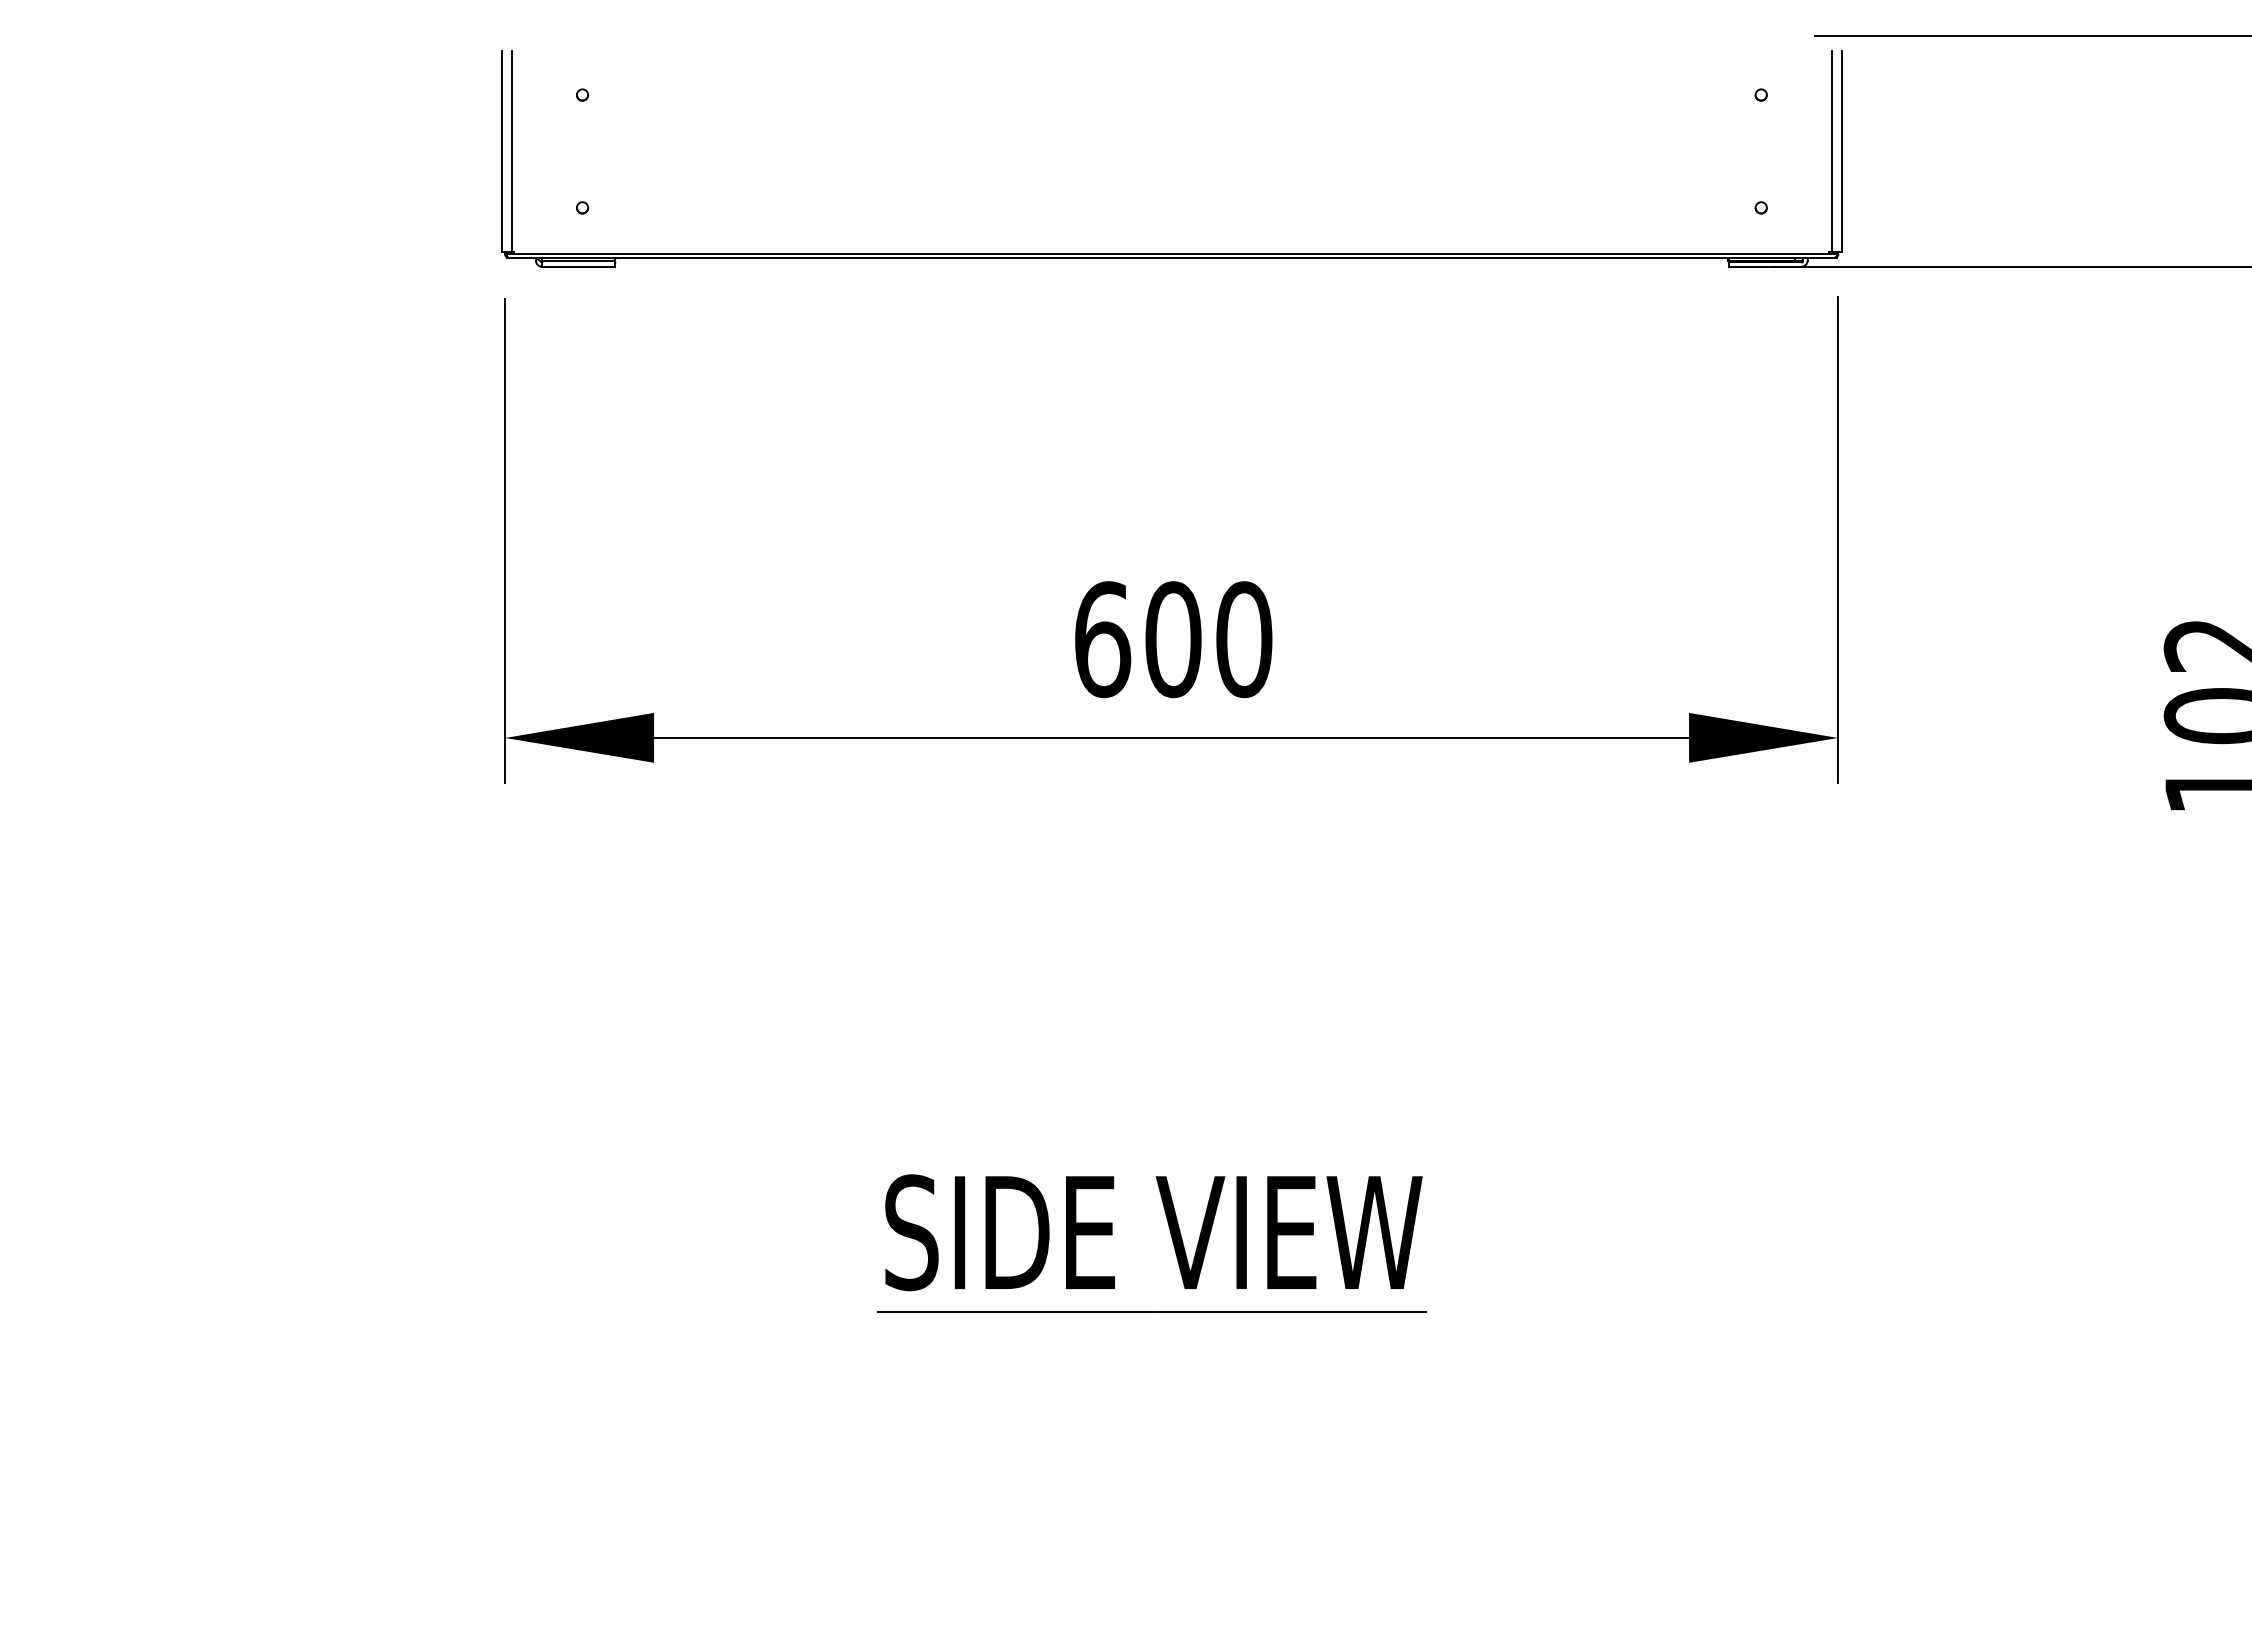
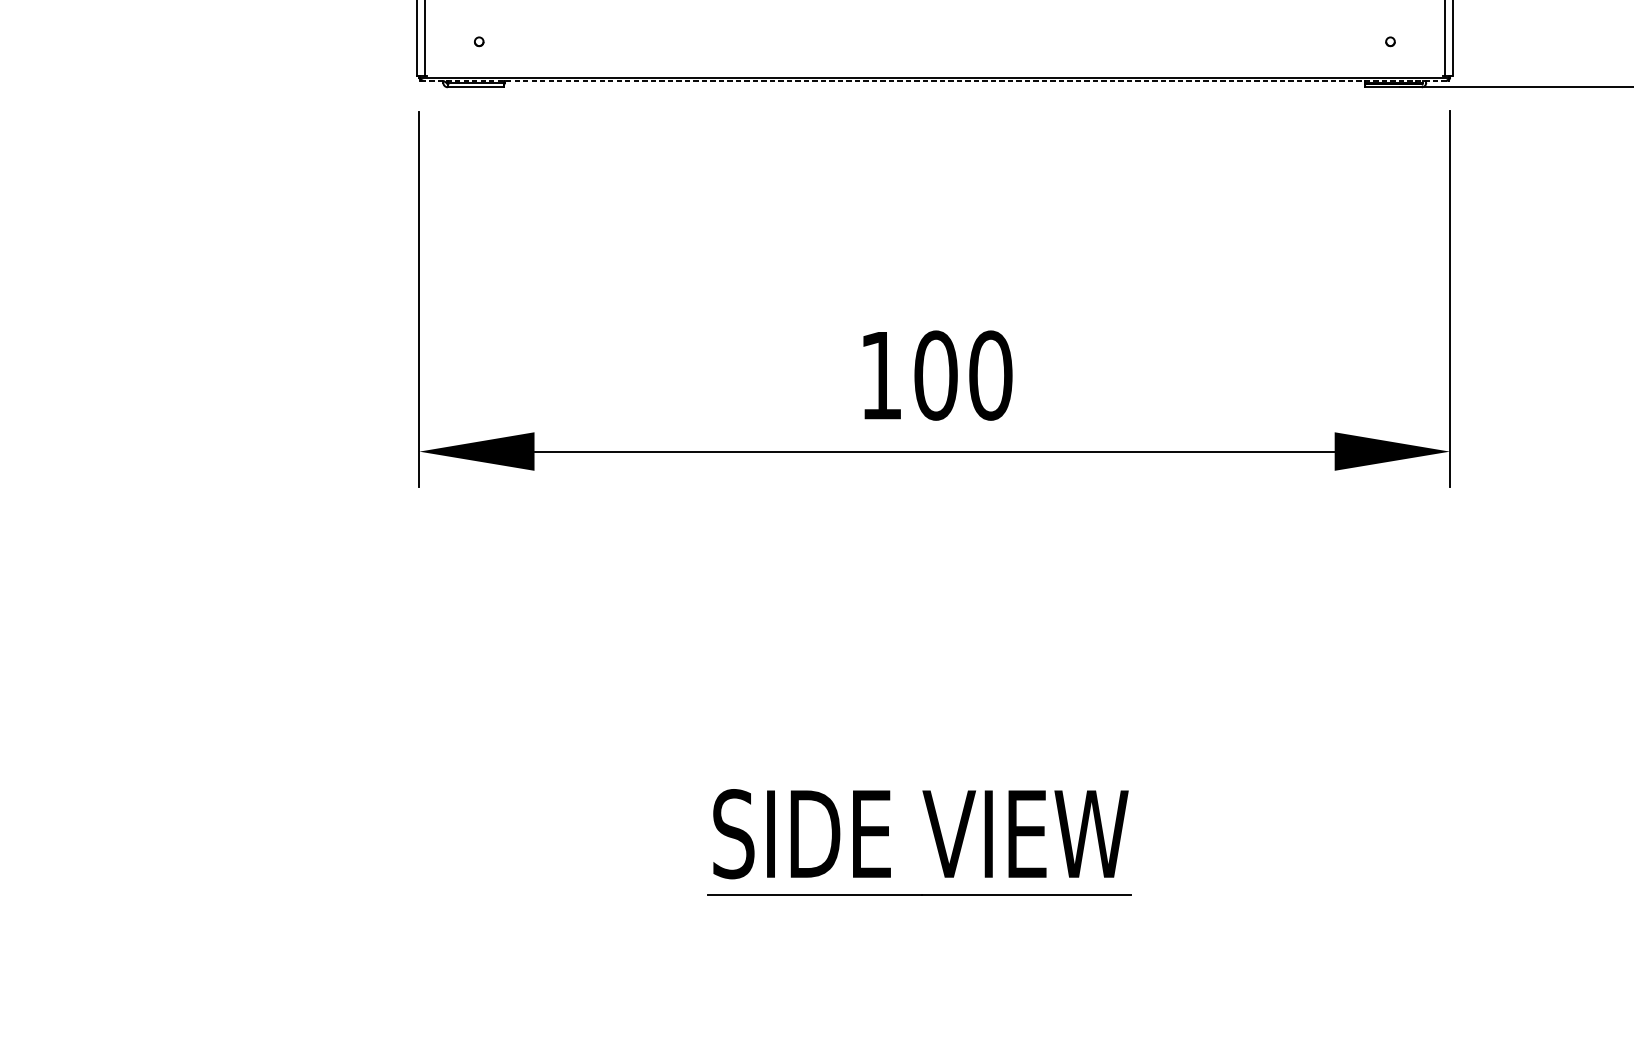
line: (1171, 258) -> (934, 80), solid -> dashed
text: (1103, 639) -> (881, 375), 600 -> 100

